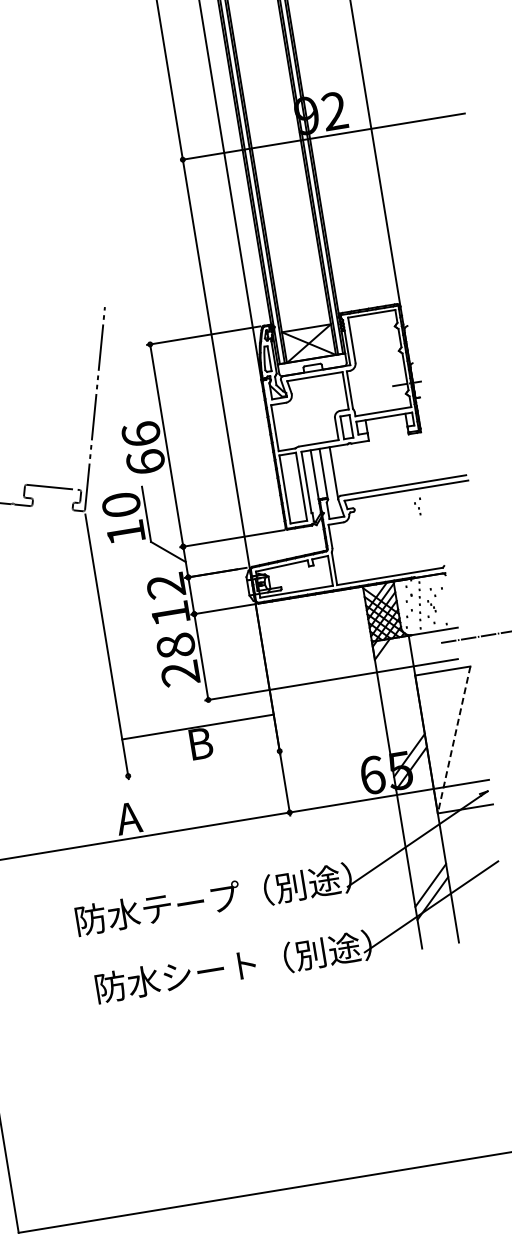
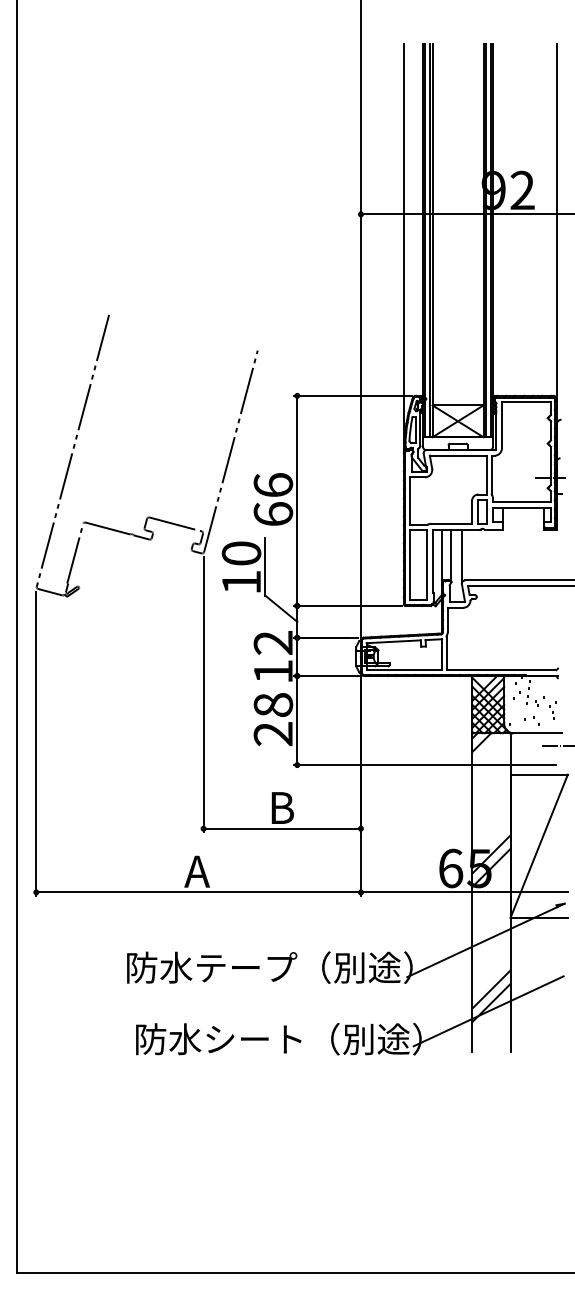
part: (418, 506) -> (552, 710), moved
line: (197, 726) -> (281, 828), moved
line: (454, 740) -> (539, 846), dashed -> solid

